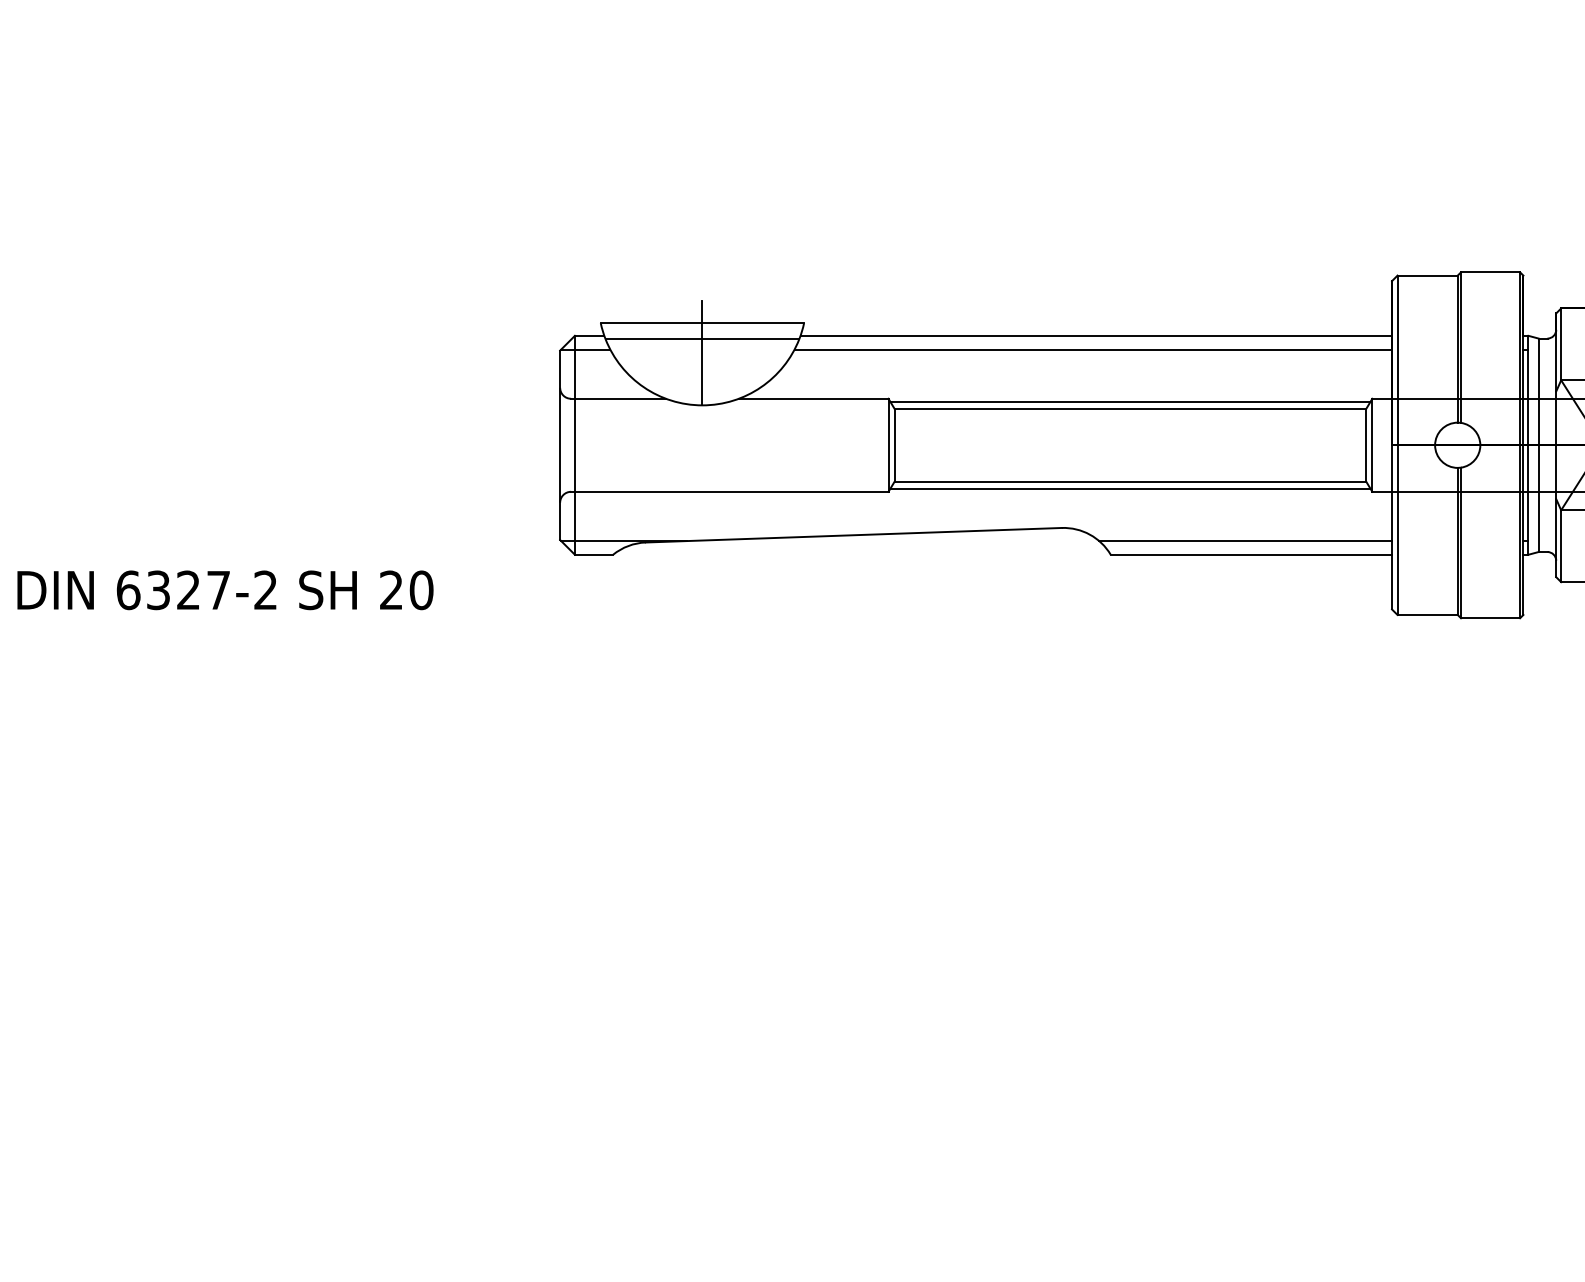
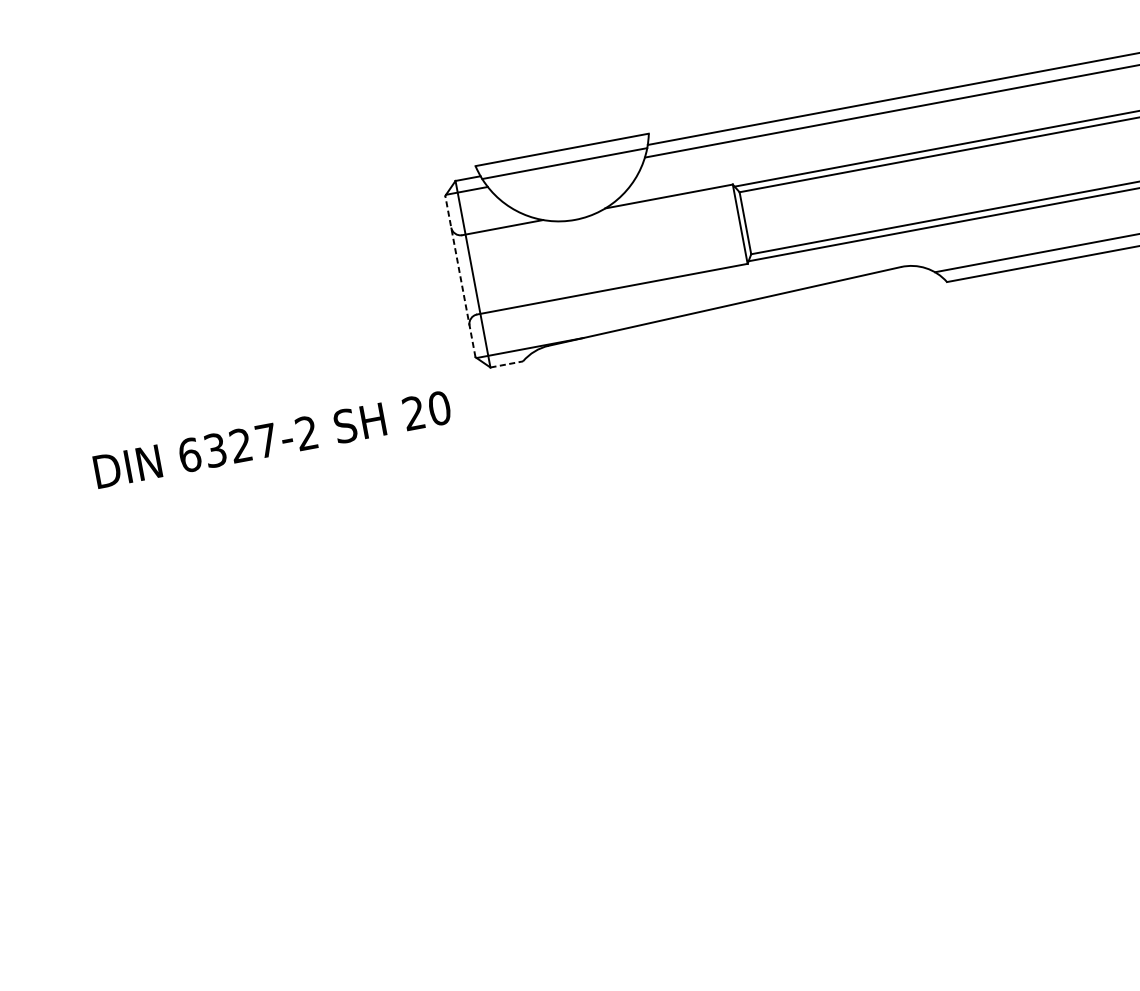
line: (702, 353) -> (567, 175), removed
line: (560, 445) -> (460, 276), solid -> dashed
line: (594, 554) -> (507, 364), solid -> dashed
text: (225, 590) -> (272, 439), moved

